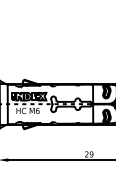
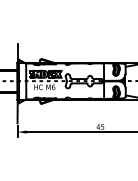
text: (89, 153) -> (100, 126), 29 -> 45

